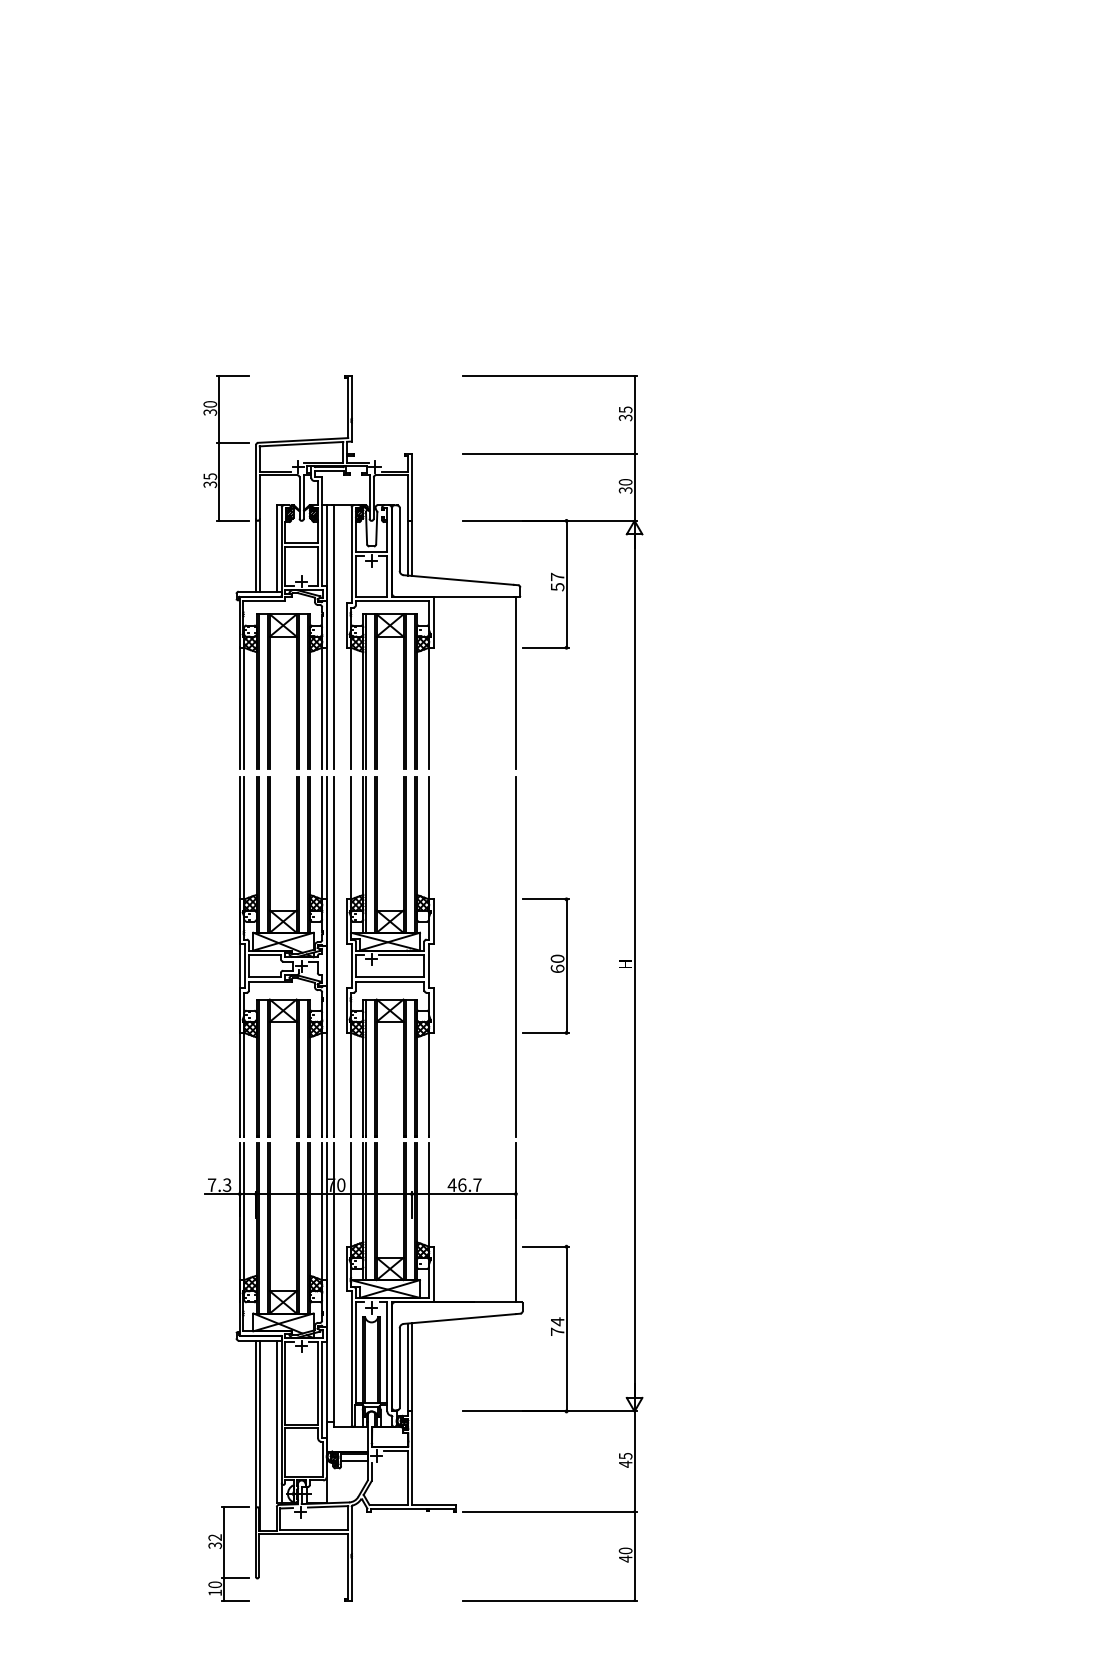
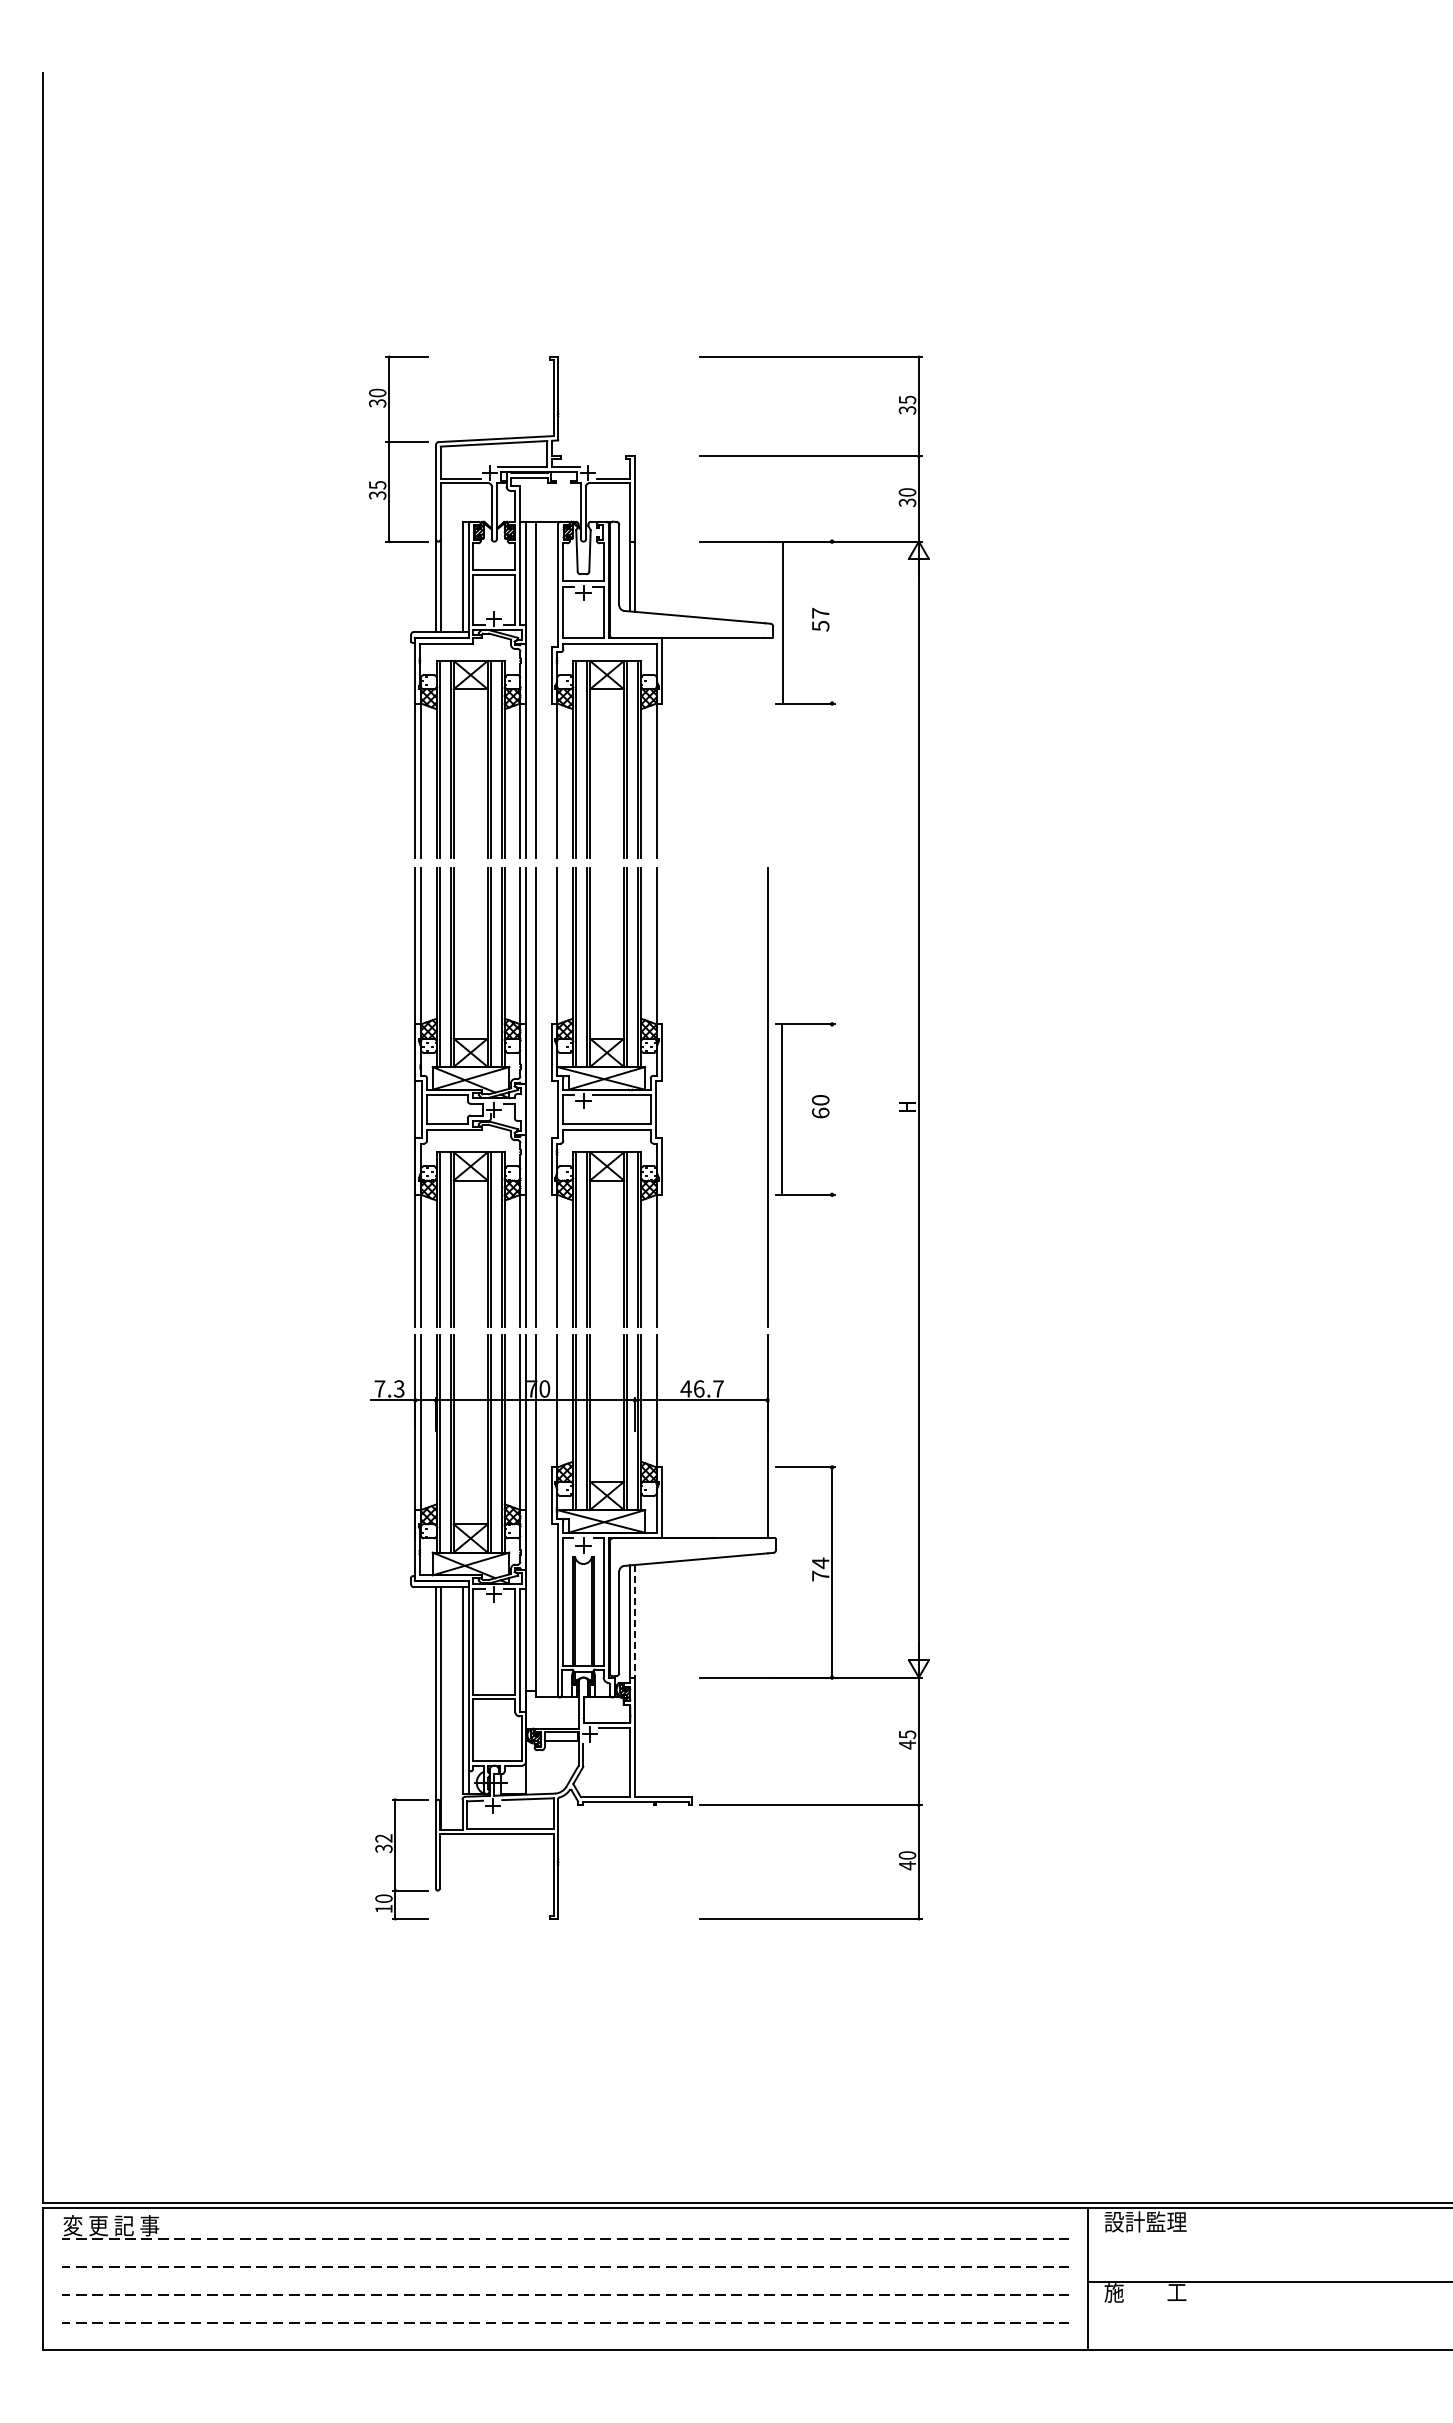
line: (566, 584) -> (783, 622), moved
line: (515, 683) -> (767, 748), removed
line: (566, 966) -> (782, 1109), moved
line: (411, 1367) -> (634, 1621), solid -> dashed

